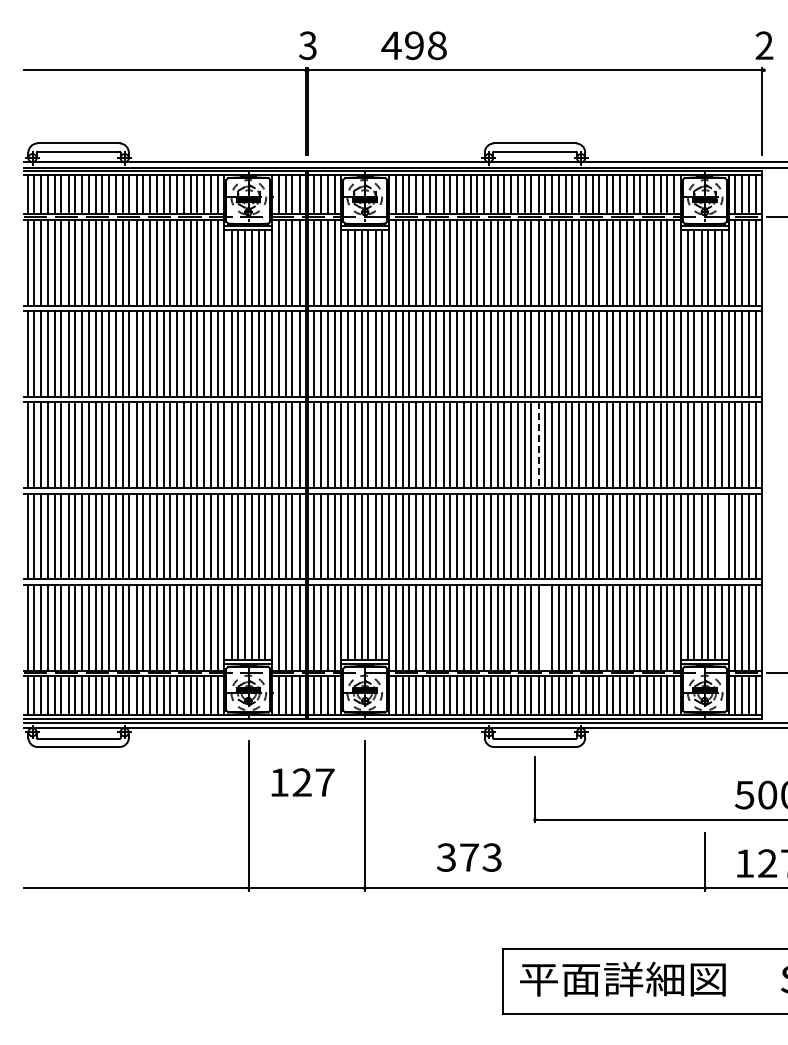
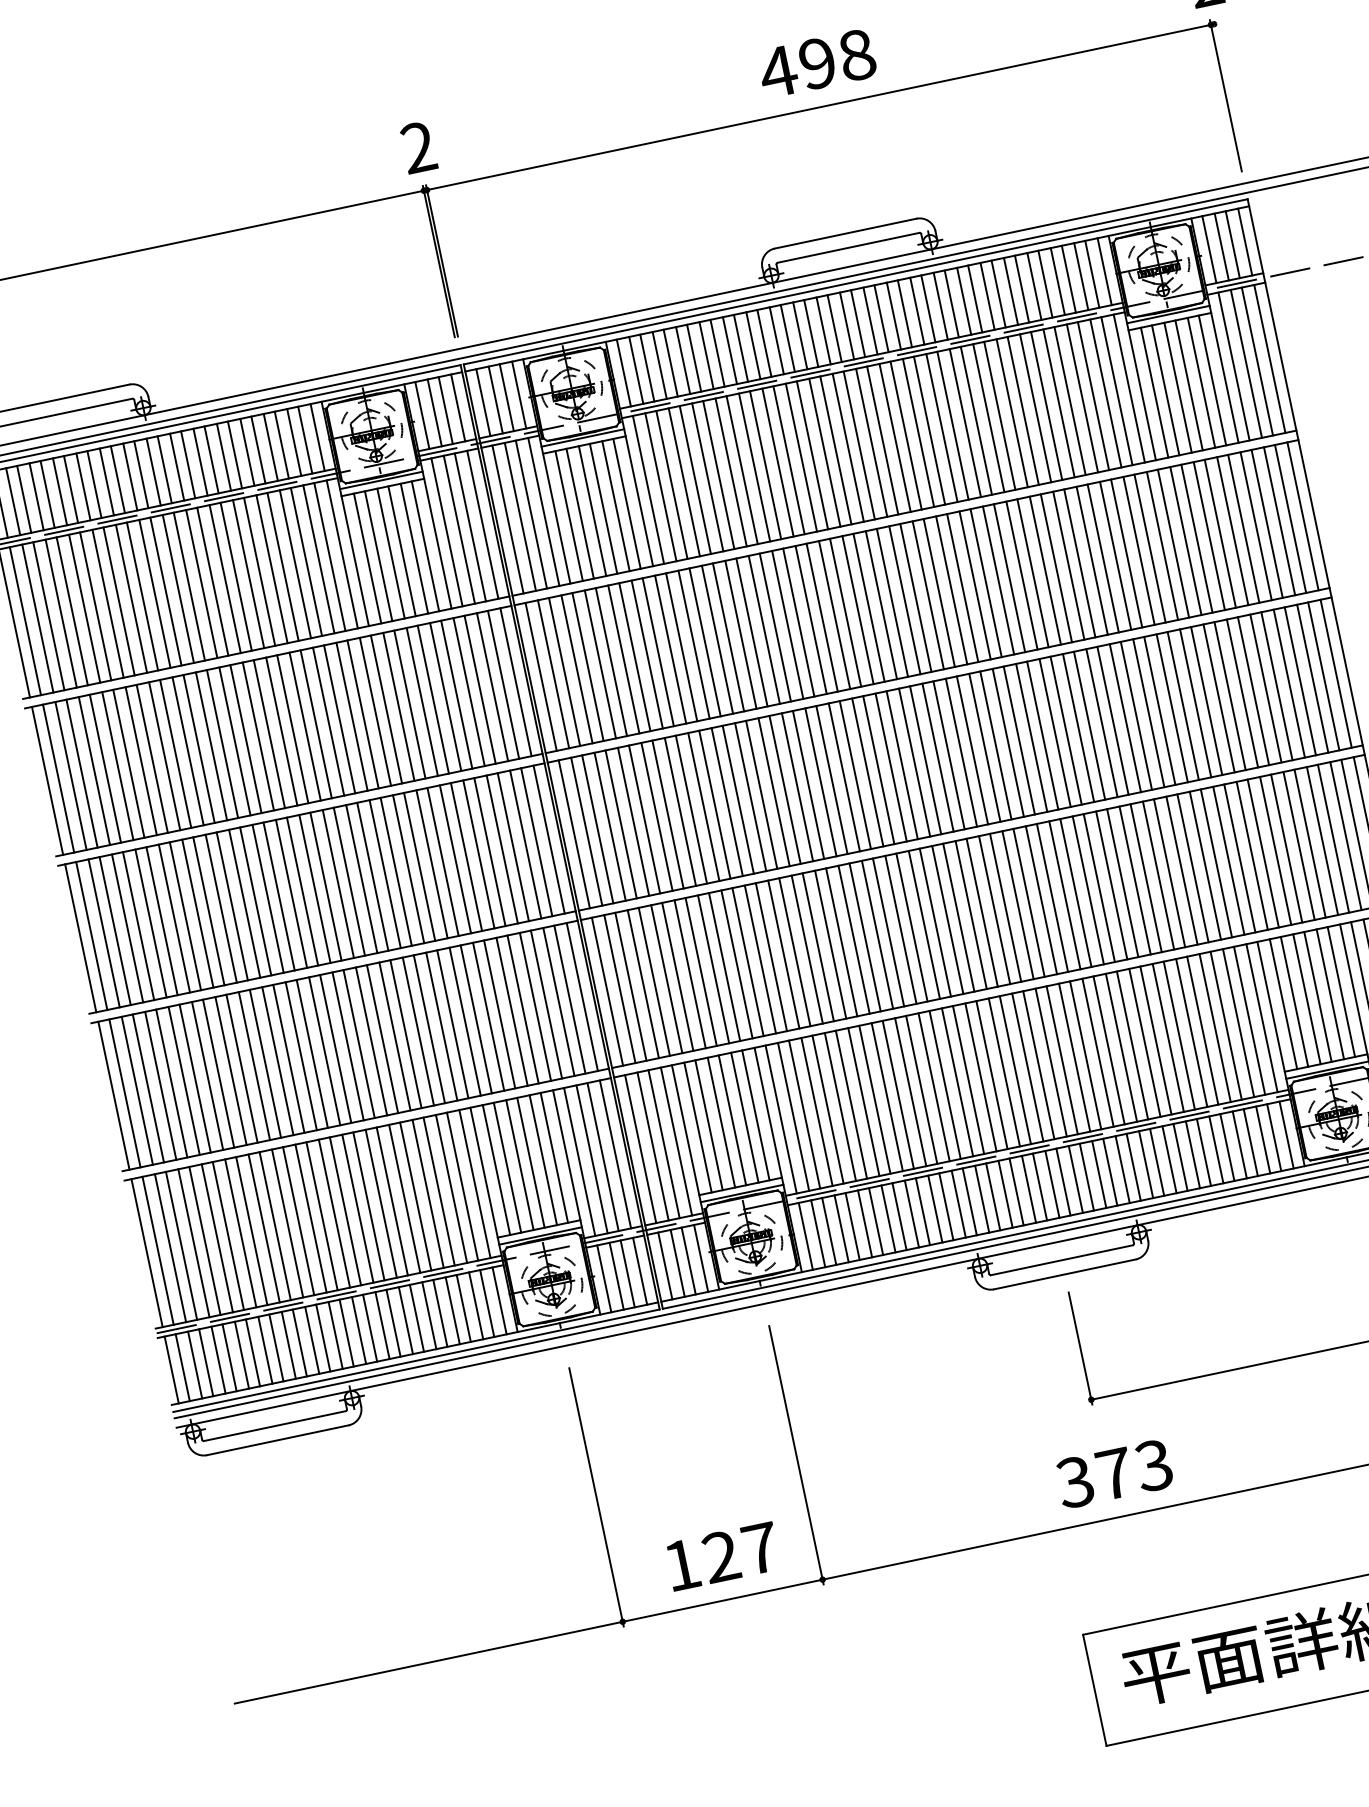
text: (307, 45) -> (417, 147), 3 -> 2
text: (413, 45) -> (815, 63), moved
line: (538, 445) -> (961, 753), dashed -> solid
line: (721, 536) -> (1309, 843), added
line: (545, 627) -> (1039, 1064), added
text: (302, 782) -> (721, 1556), moved
text: (468, 857) -> (1113, 1474), moved

